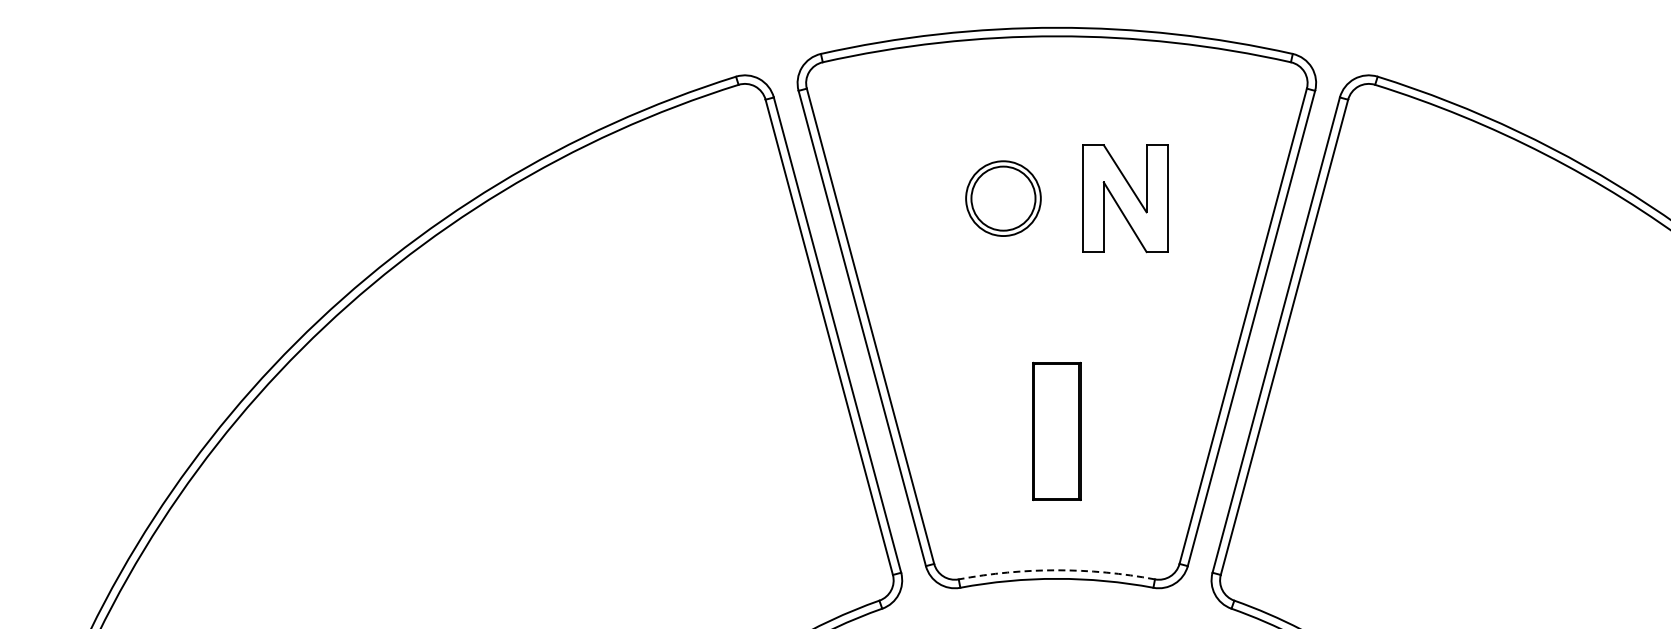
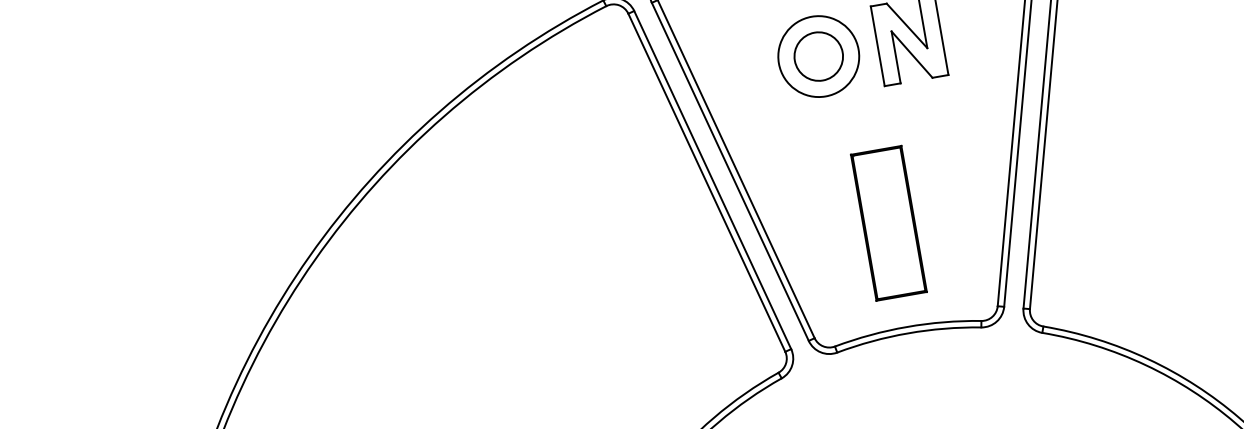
circle: (1003, 198) -> (818, 56), size x1.43
part: (1056, 431) -> (888, 223), size x1.43
arc: (1056, 570) -> (906, 327), dashed -> solid

